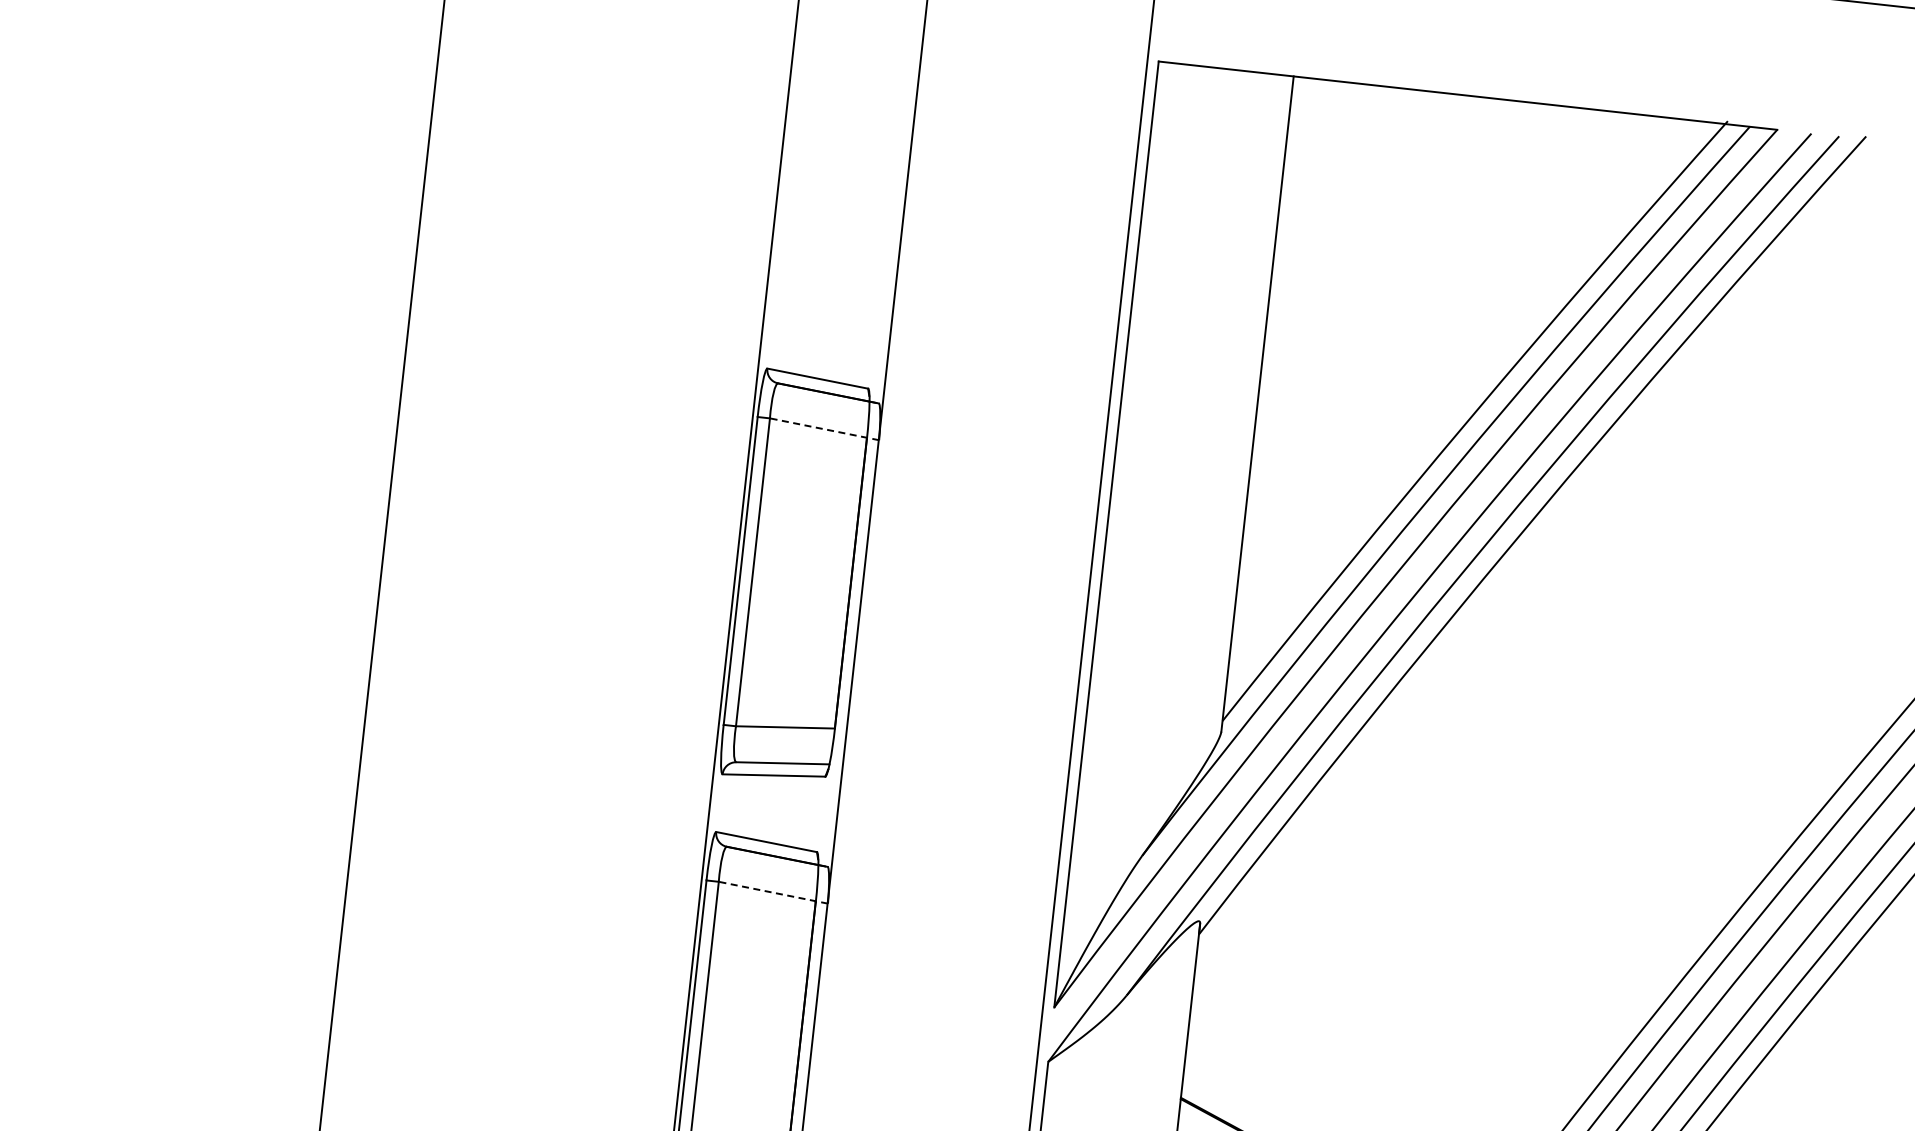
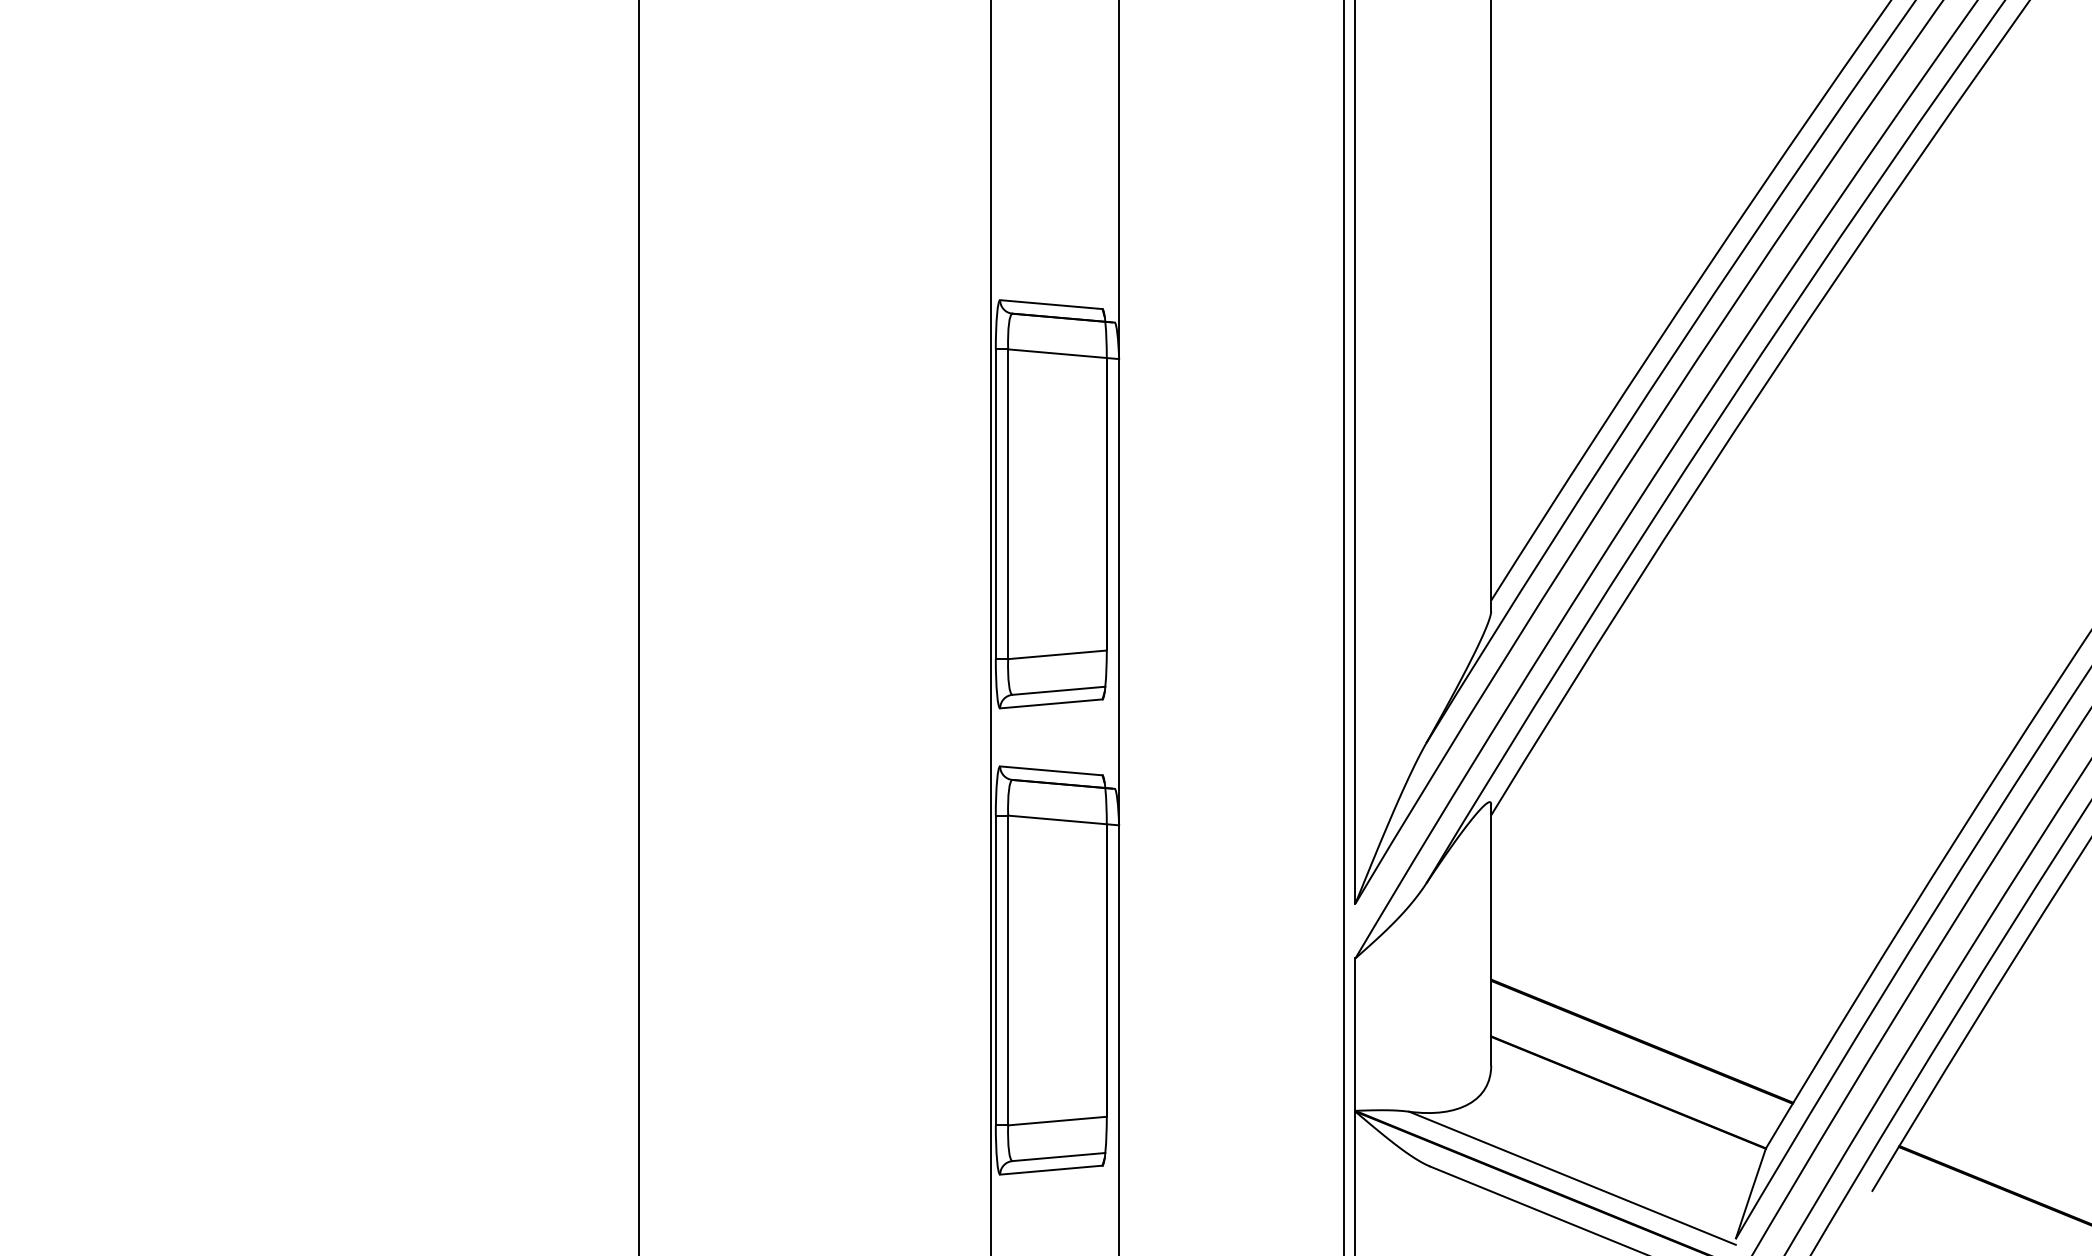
line: (824, 429) -> (1063, 354), dashed -> solid
line: (773, 892) -> (1063, 820), dashed -> solid

